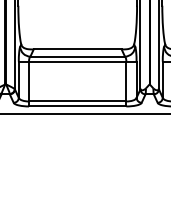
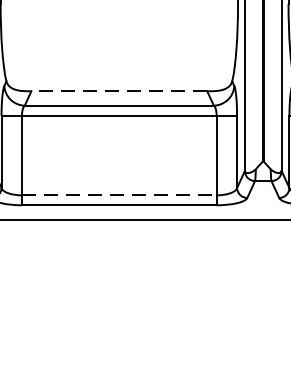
line: (77, 49) -> (118, 91), solid -> dashed
line: (77, 101) -> (118, 195), solid -> dashed

